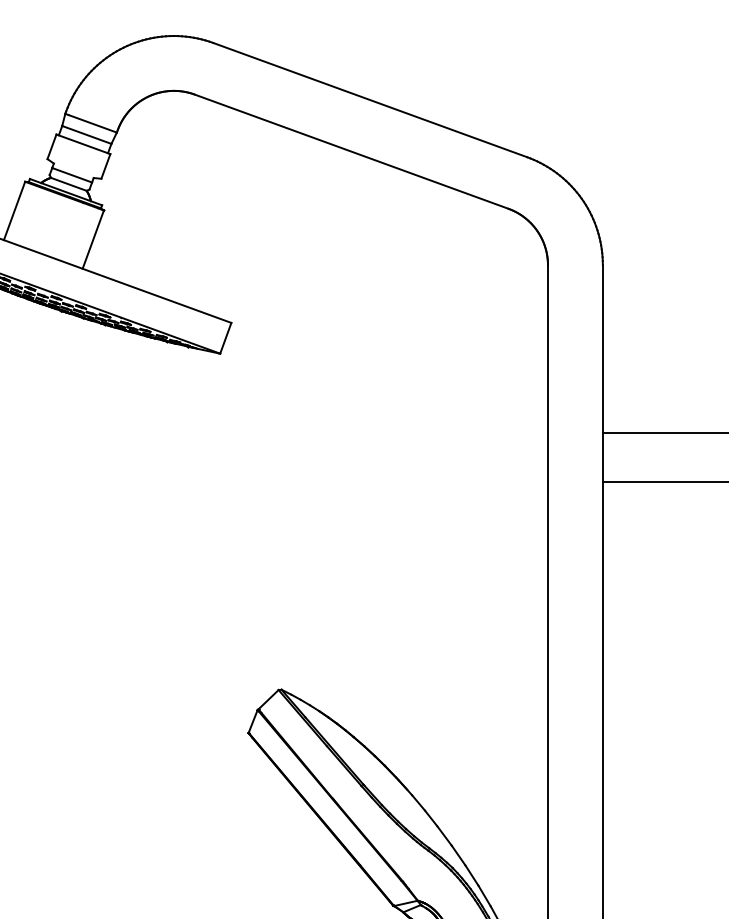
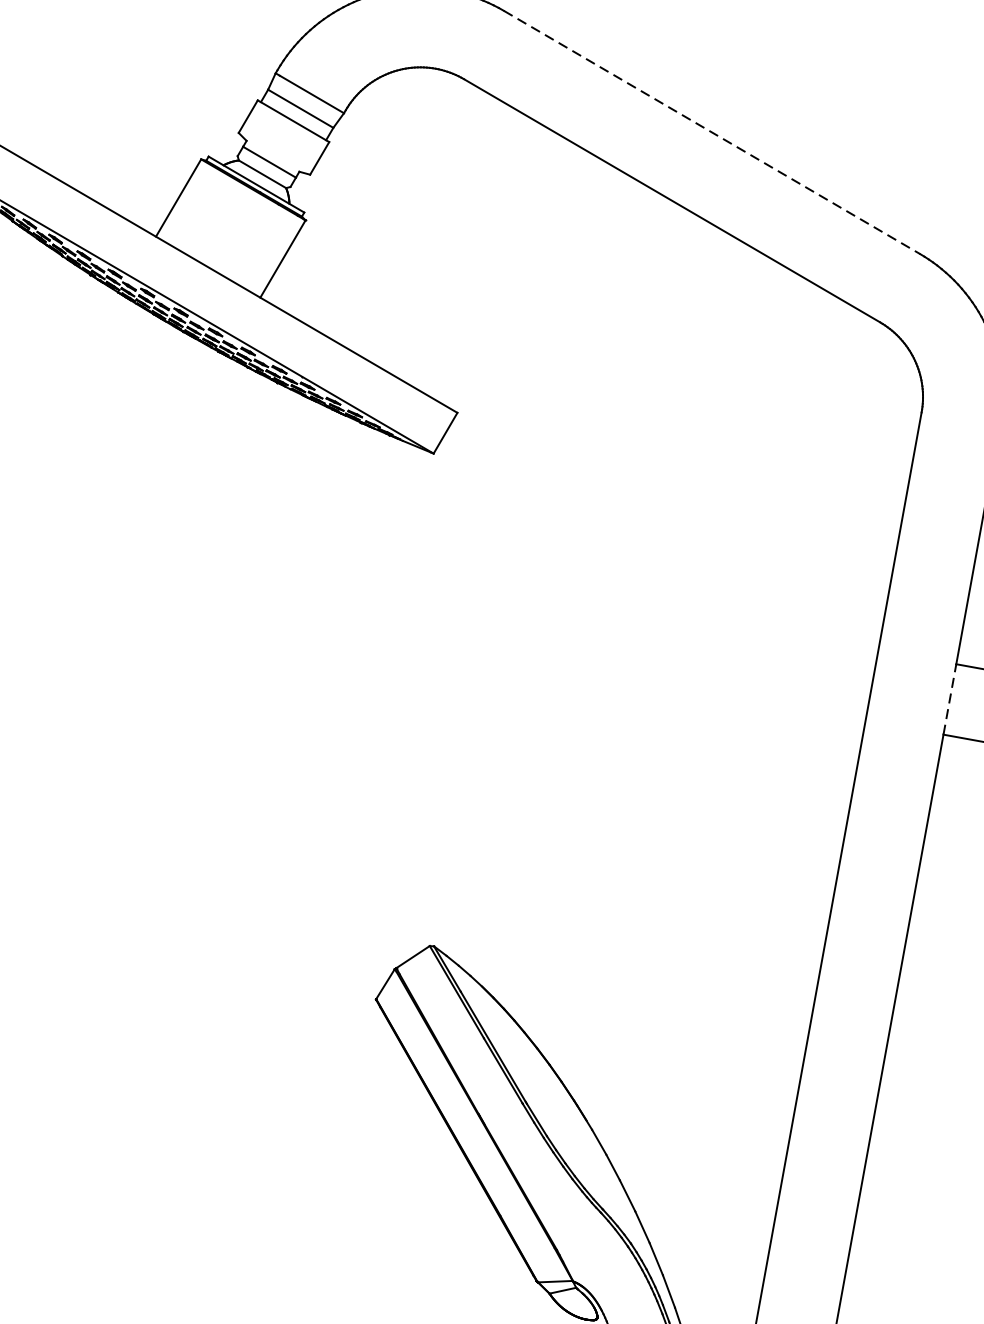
line: (370, 100) -> (712, 133), solid -> dashed
line: (602, 457) -> (949, 699), solid -> dashed

